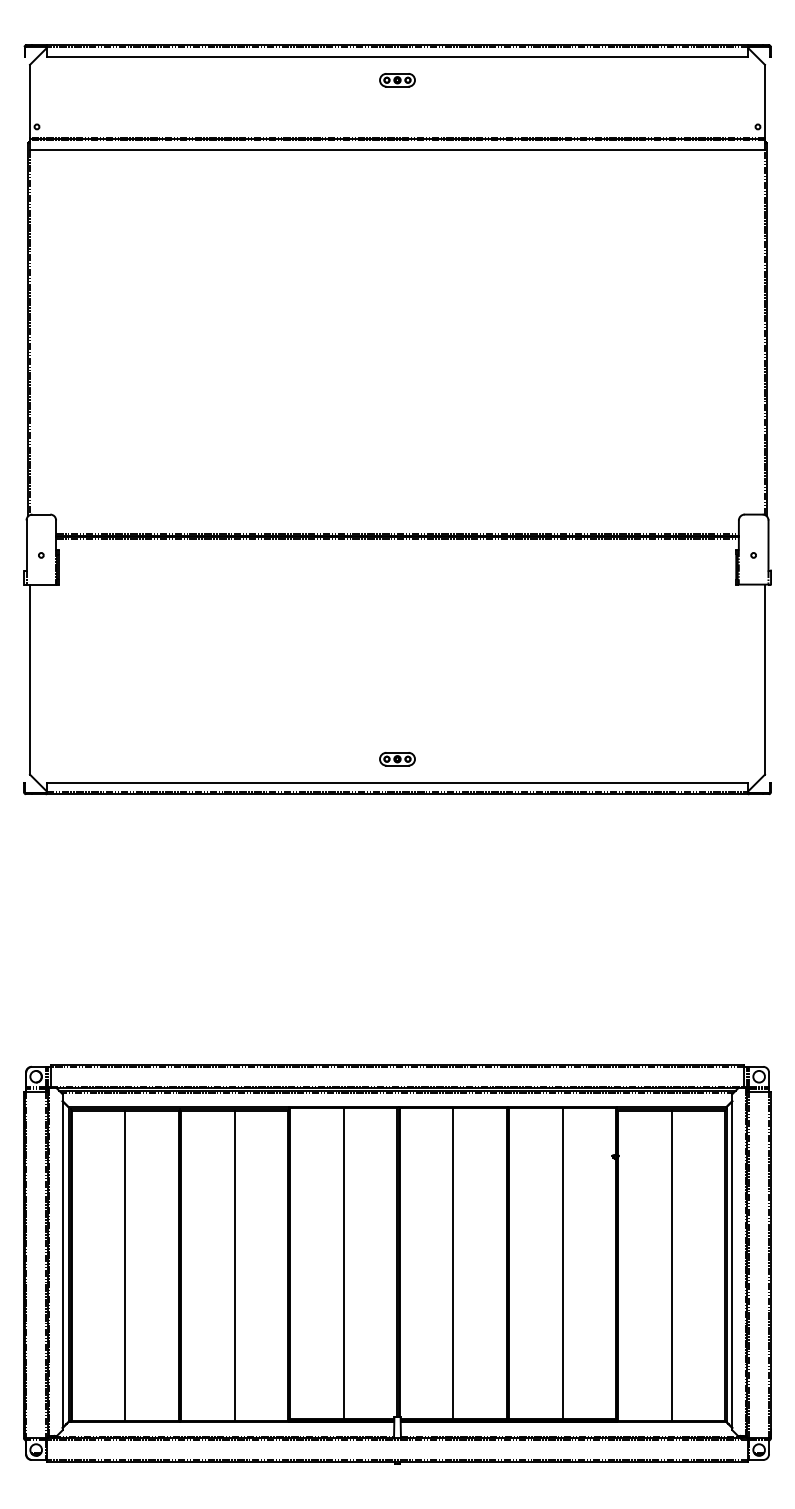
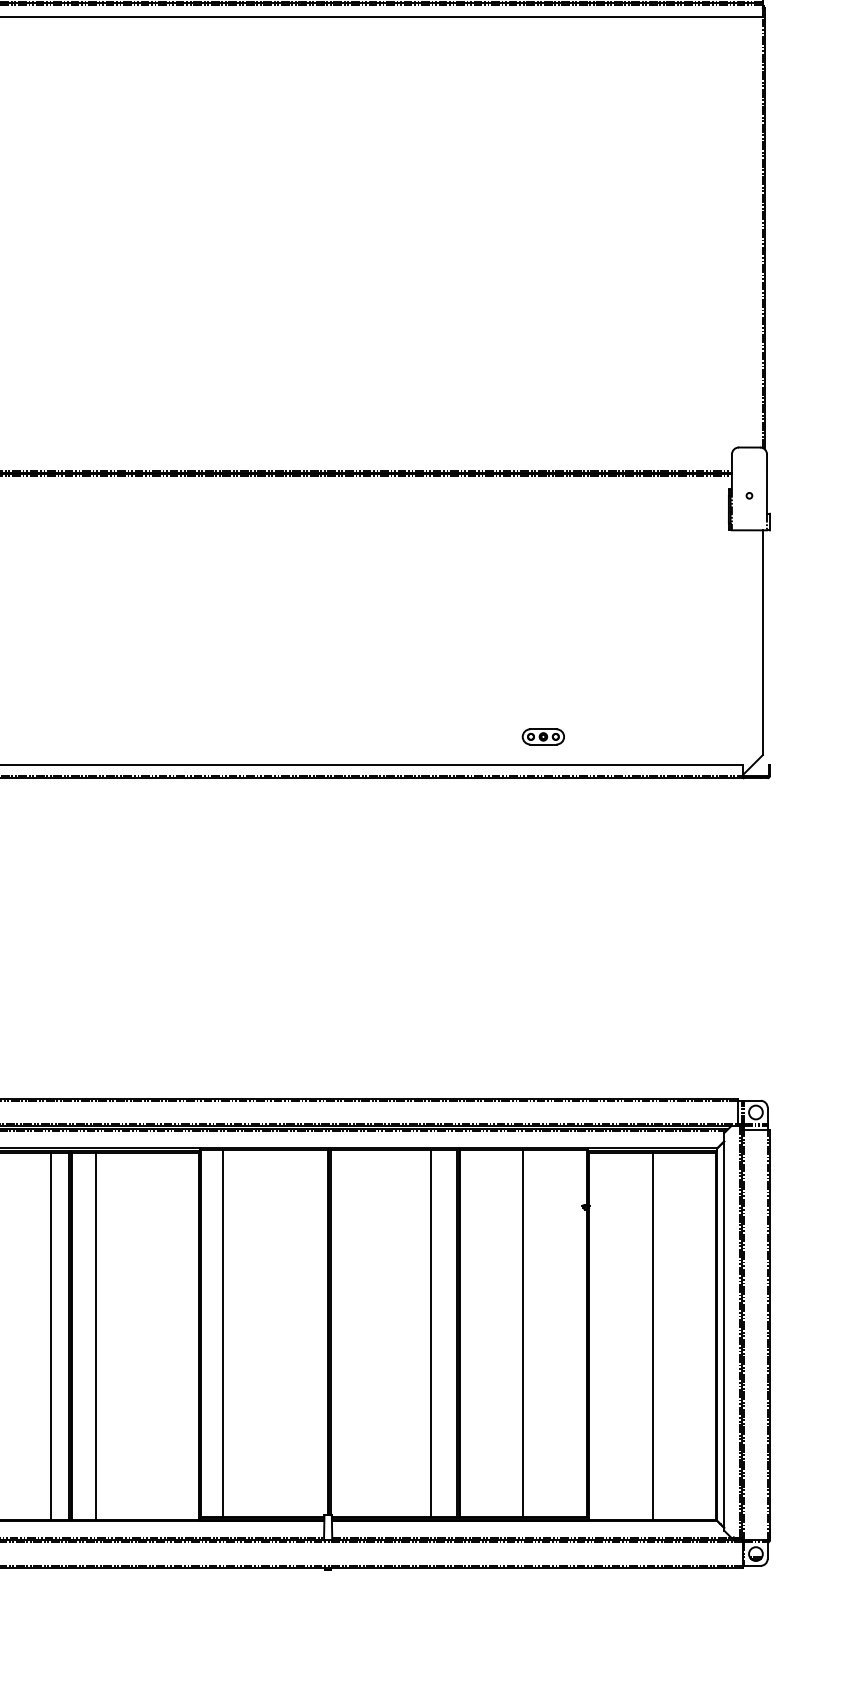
part: (397, 759) -> (543, 737), moved
line: (343, 1263) -> (222, 1333), moved
line: (453, 1263) -> (431, 1333), moved
line: (125, 1265) -> (51, 1335), moved
line: (234, 1265) -> (96, 1335), moved

